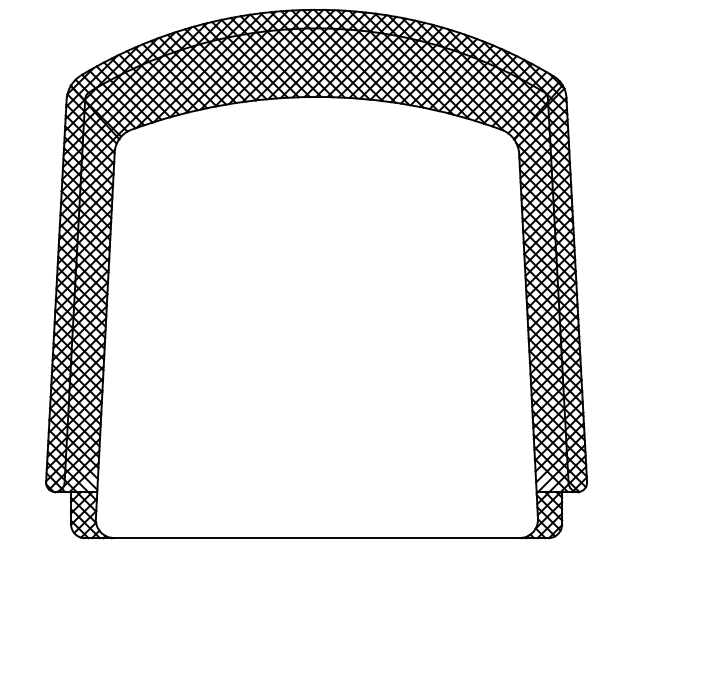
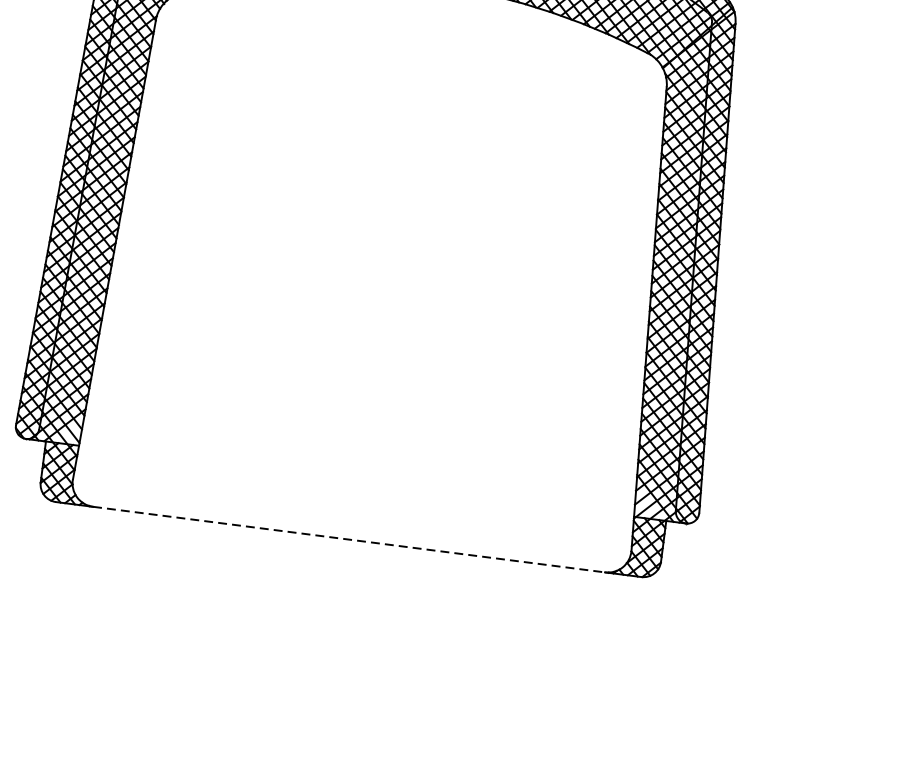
line: (316, 538) -> (348, 539), solid -> dashed

